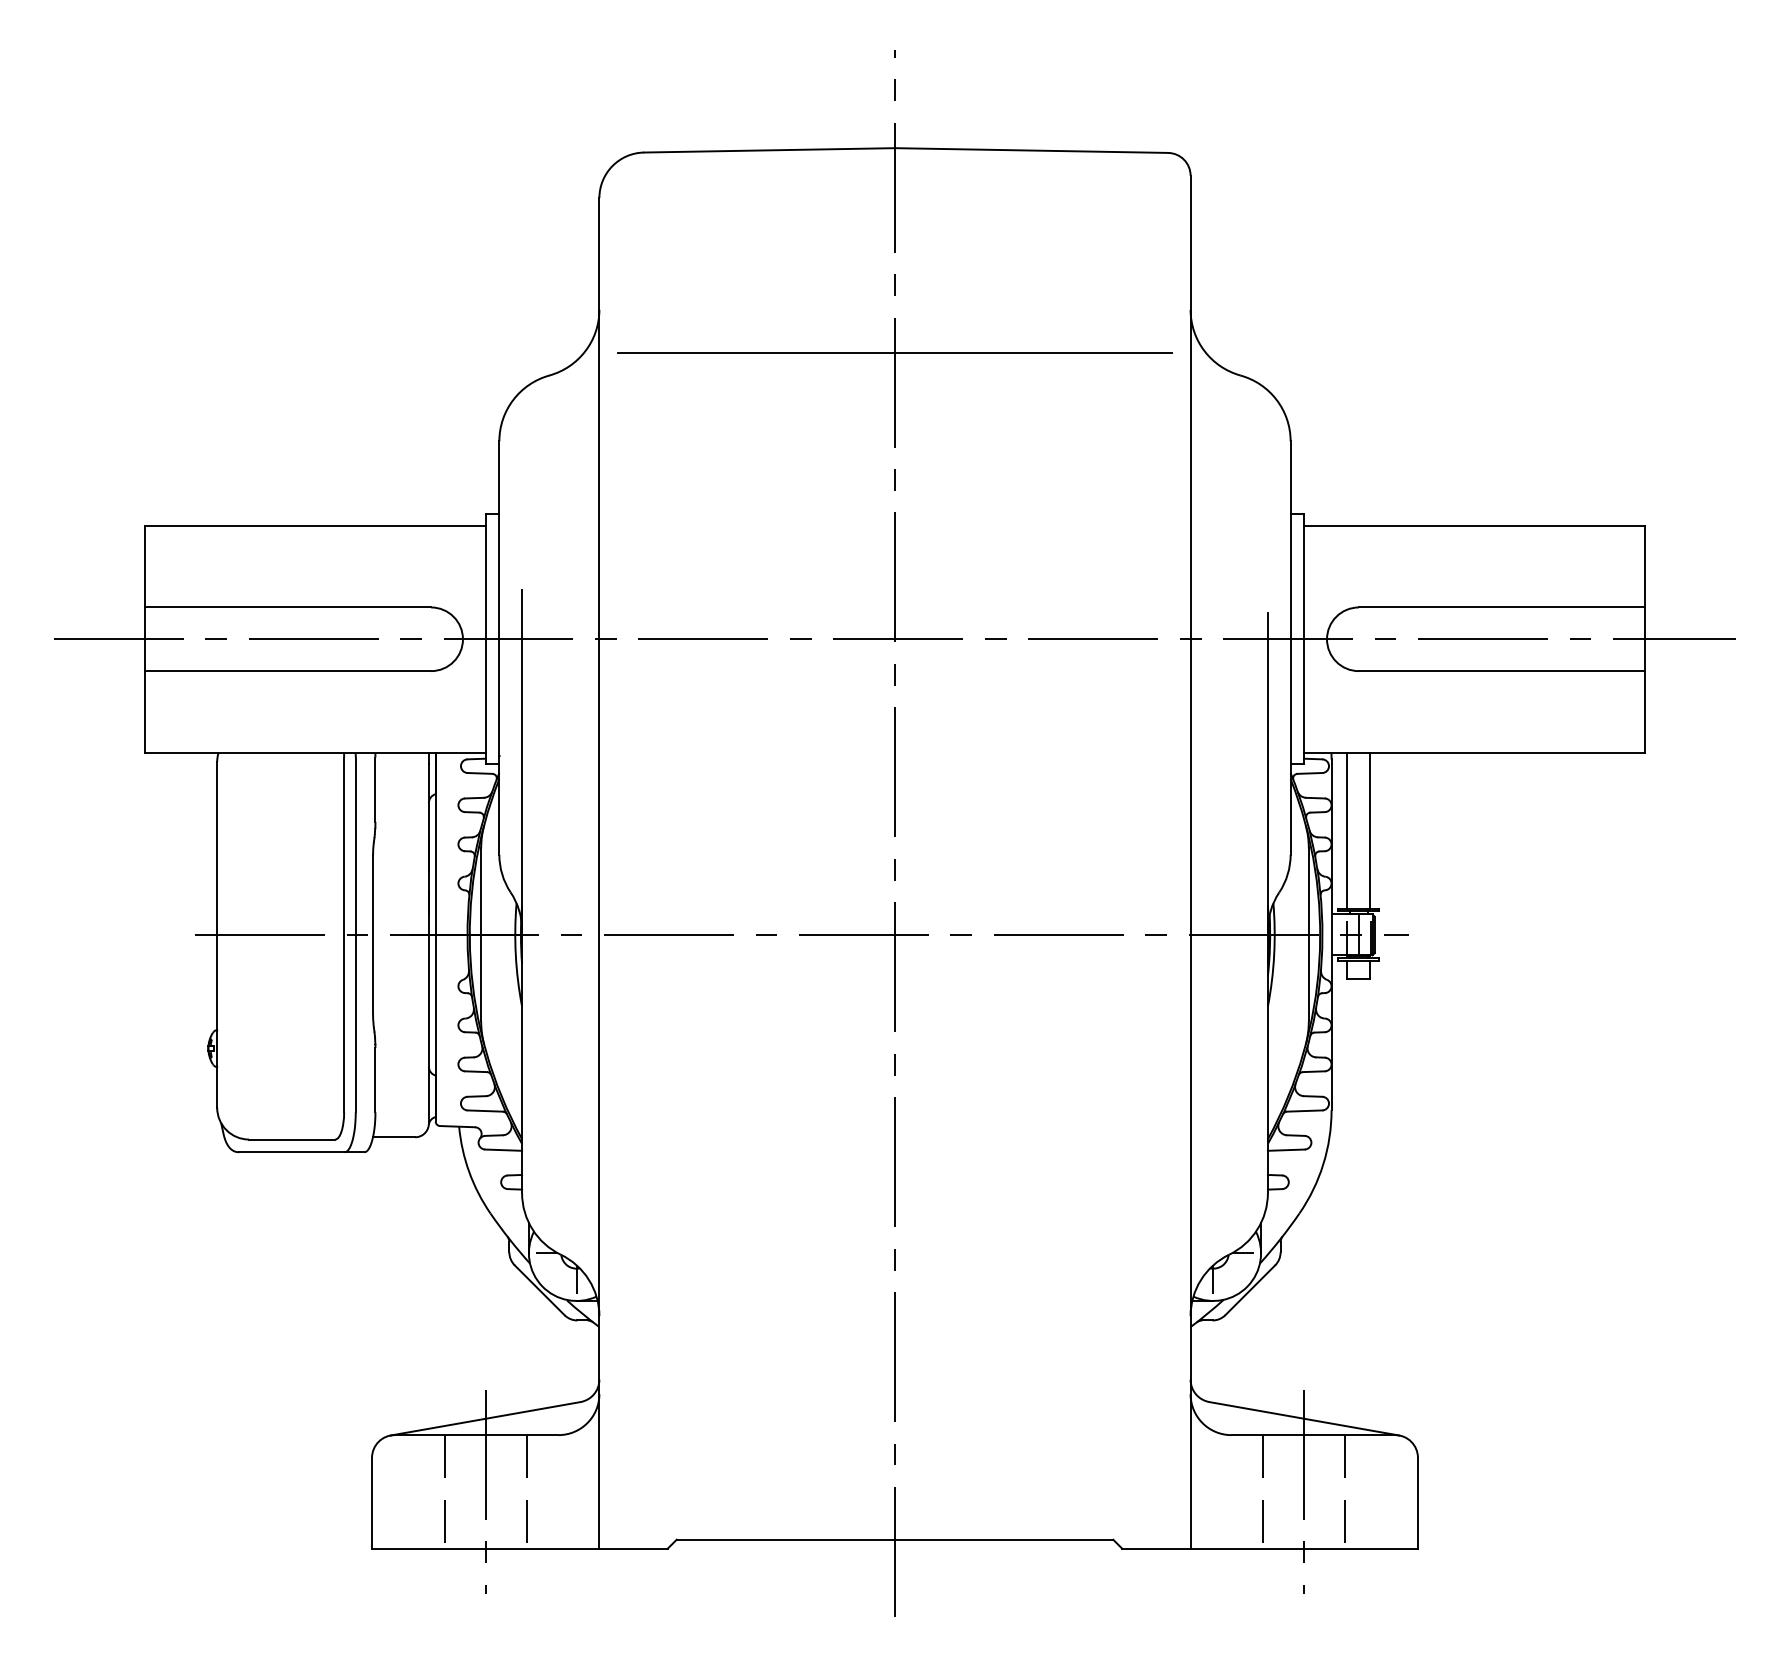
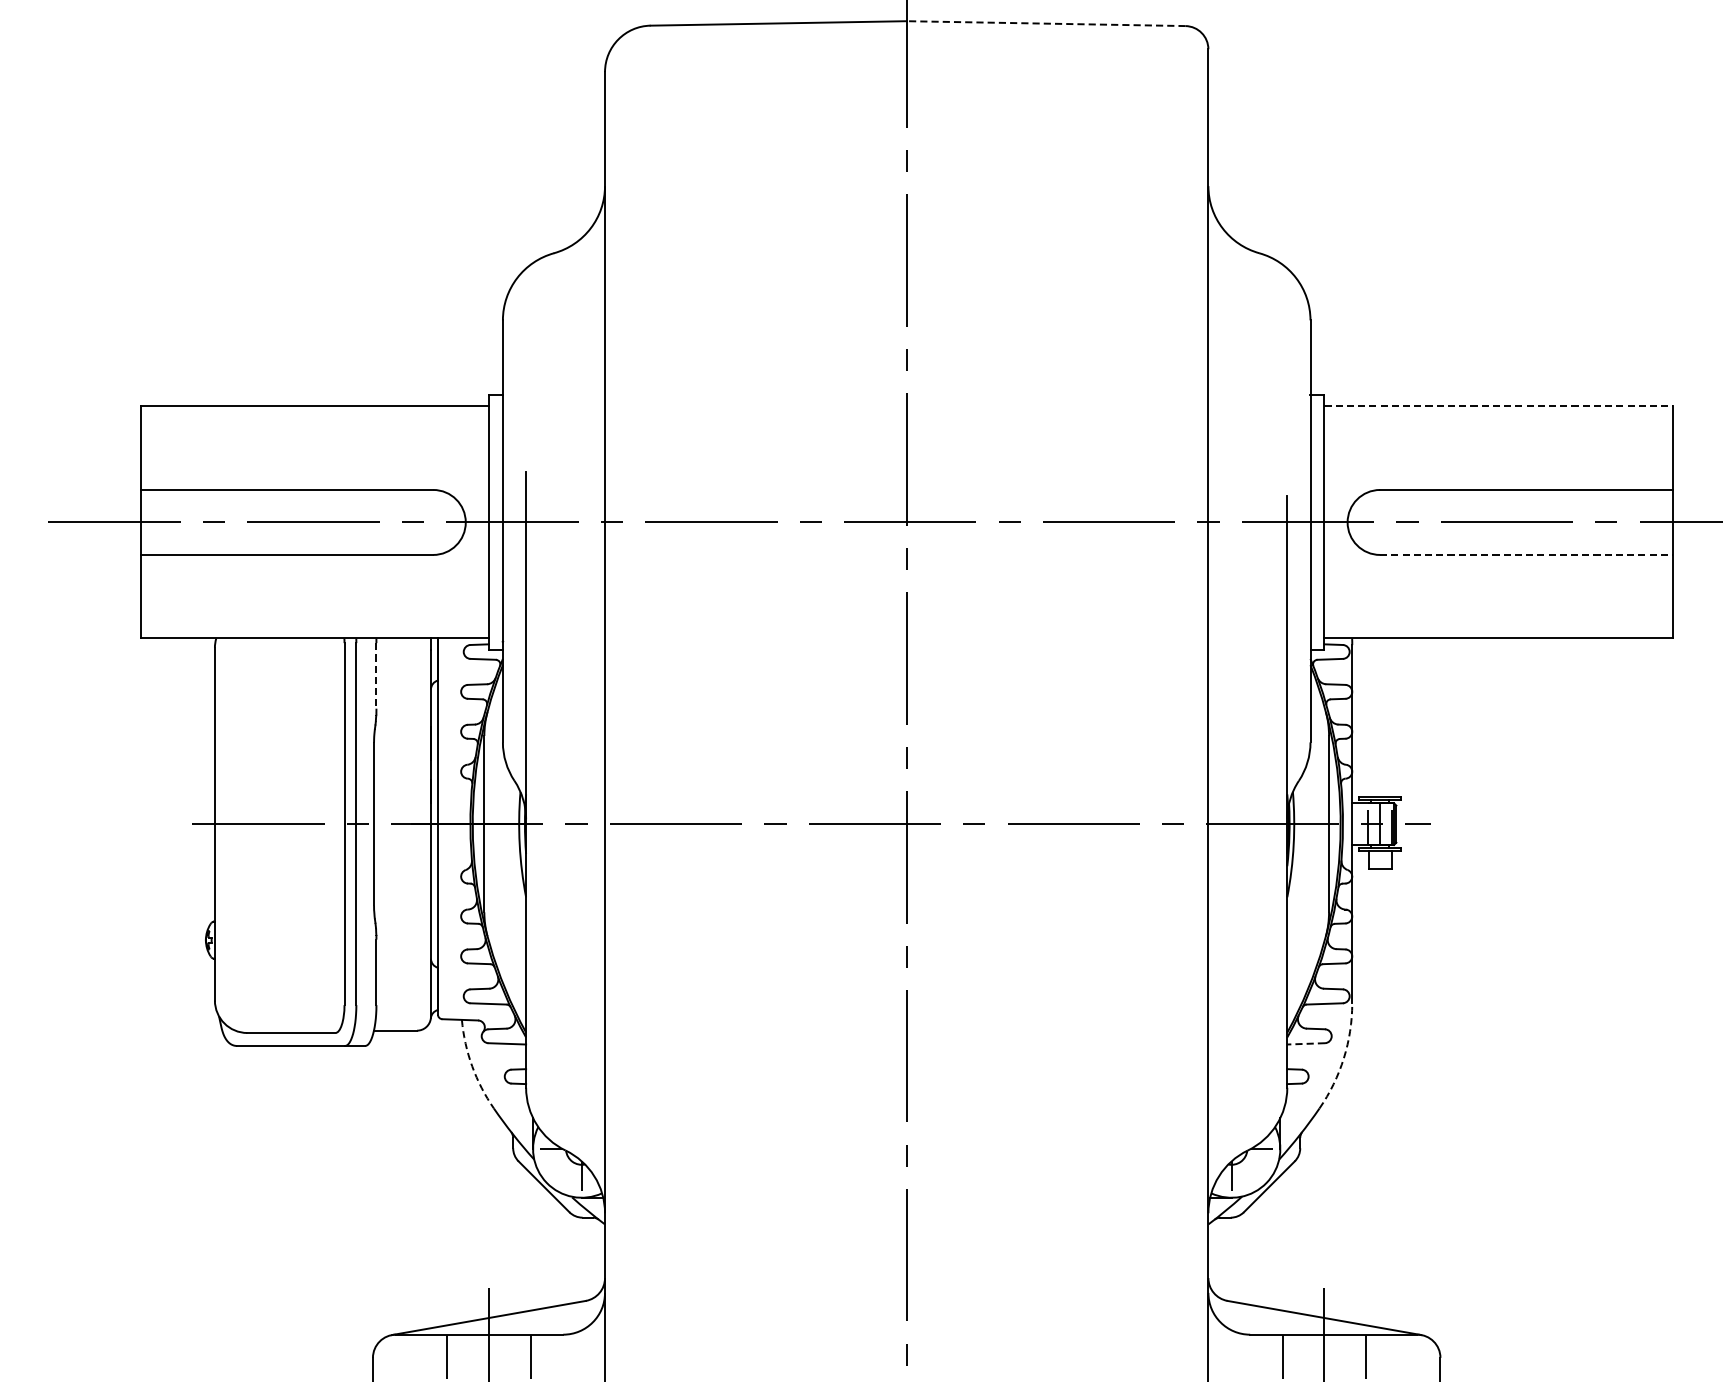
line: (1031, 150) -> (1046, 23), solid -> dashed
line: (894, 352) -> (906, 229), removed
line: (1474, 525) -> (1498, 406), solid -> dashed
line: (1502, 671) -> (1526, 555), solid -> dashed
line: (375, 790) -> (376, 676), solid -> dashed
line: (1347, 830) -> (1368, 717), removed
line: (1370, 830) -> (1392, 717), removed
line: (1285, 1150) -> (1305, 1044), solid -> dashed
arc: (1323, 1164) -> (1344, 1058), solid -> dashed
arc: (469, 1172) -> (472, 1066), solid -> dashed

